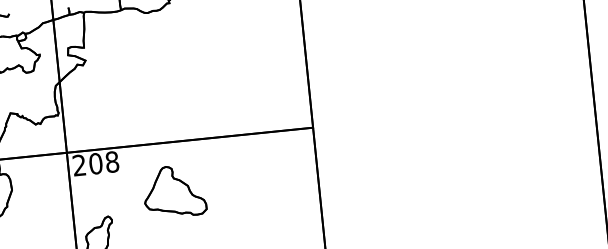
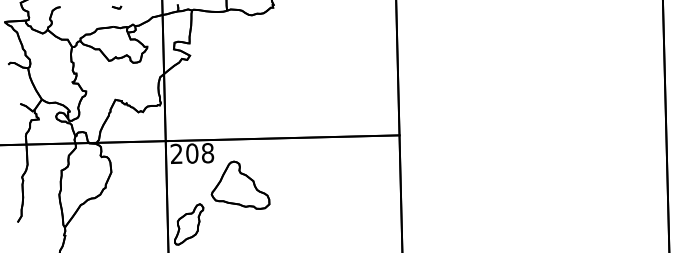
part: (174, 190) -> (240, 184), moved

